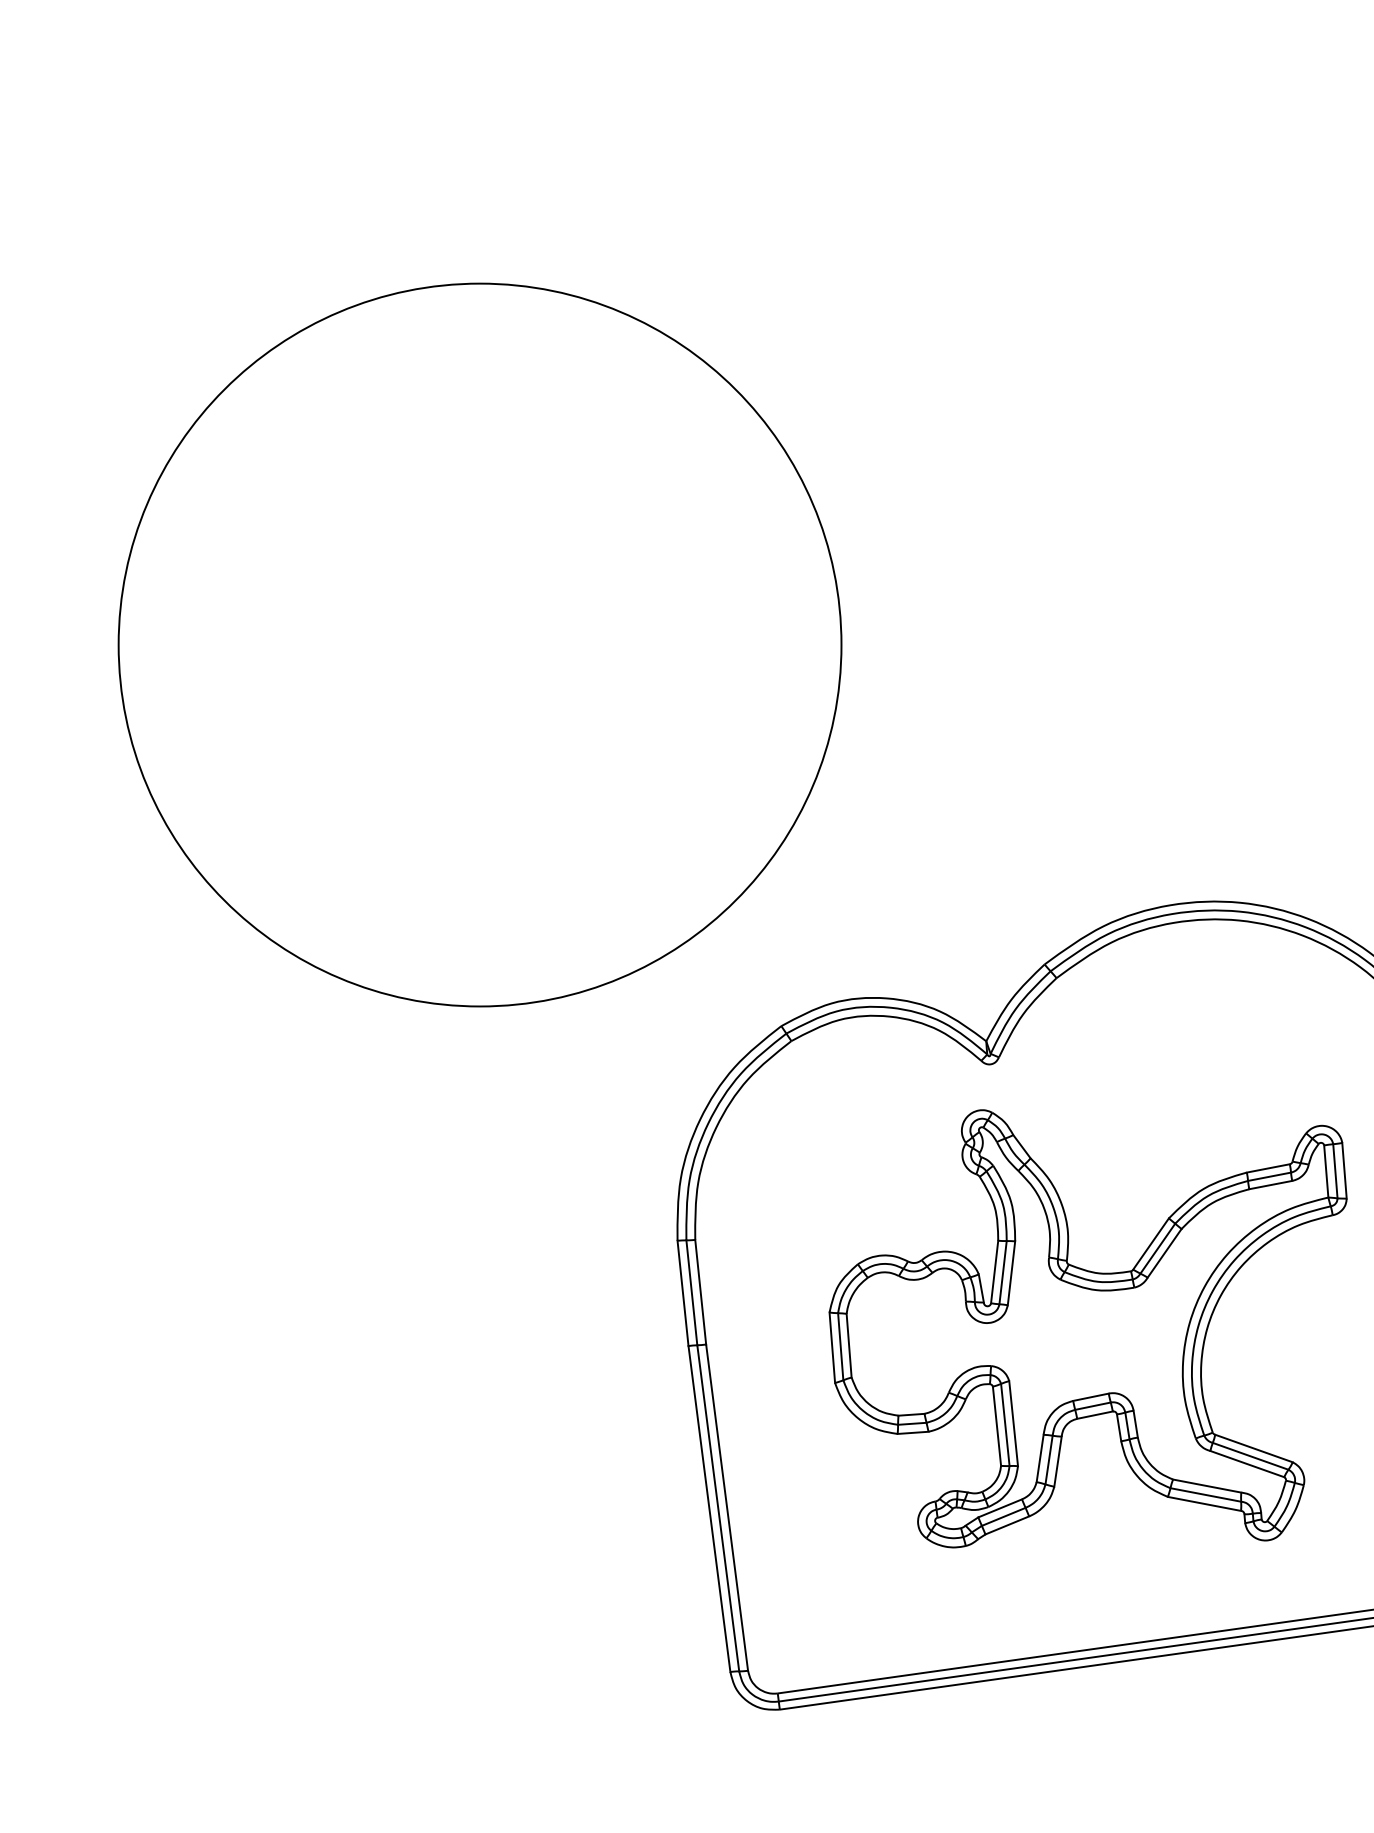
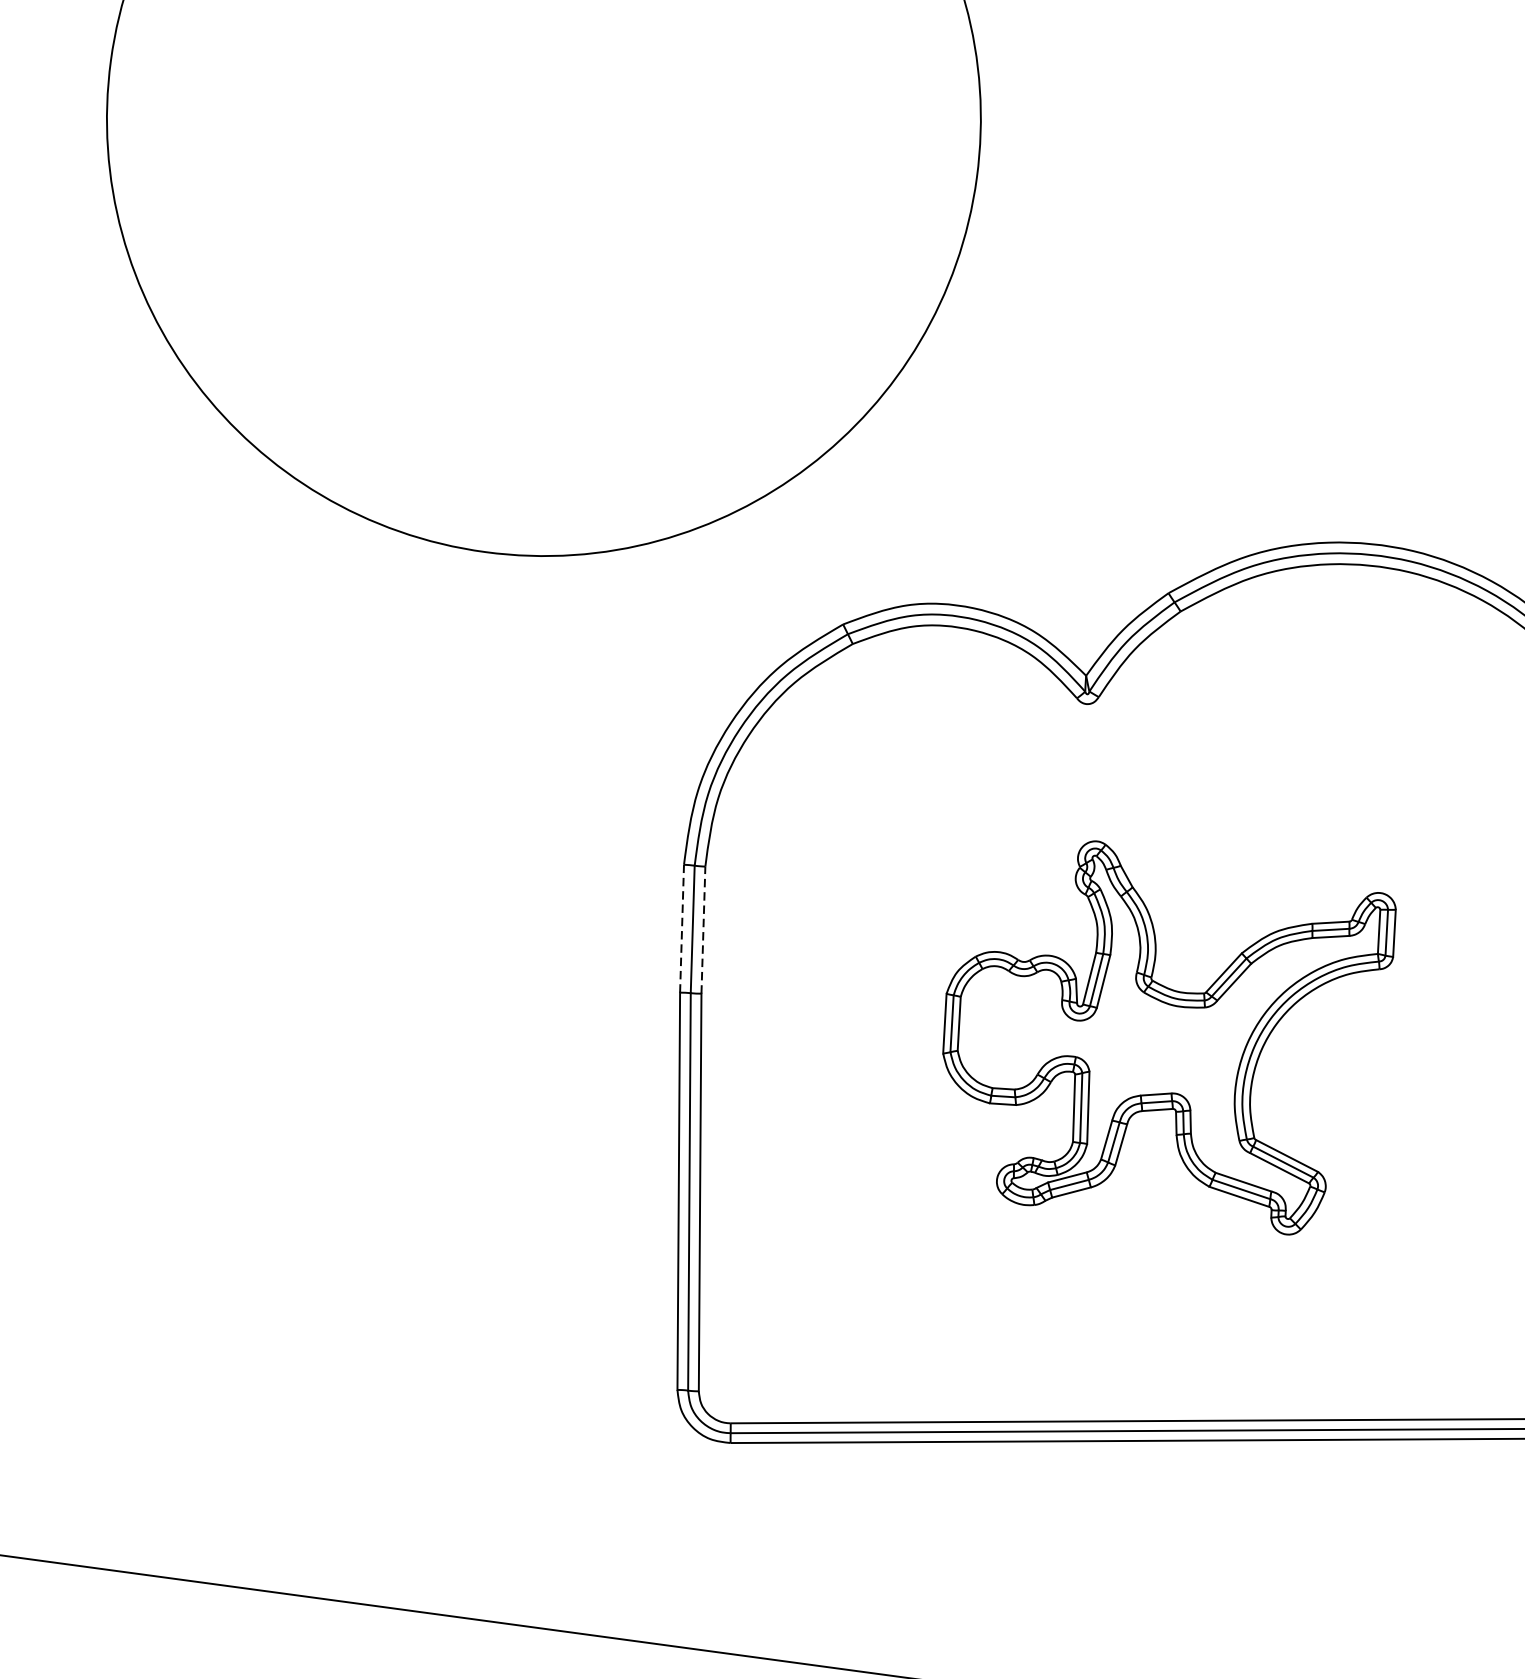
line: (700, 1292) -> (703, 930), solid -> dashed
line: (683, 1293) -> (682, 928), solid -> dashed
part: (1087, 1328) -> (1160, 1036), size x0.7

